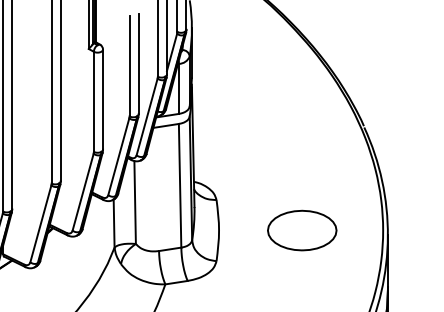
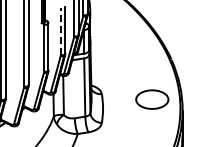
line: (128, 66) -> (60, 31), solid -> dashed
part: (302, 230) -> (152, 99), moved

